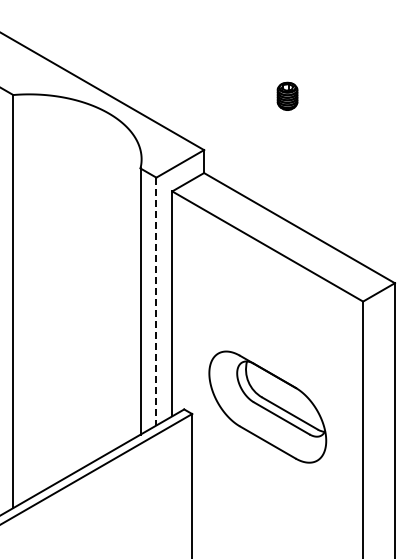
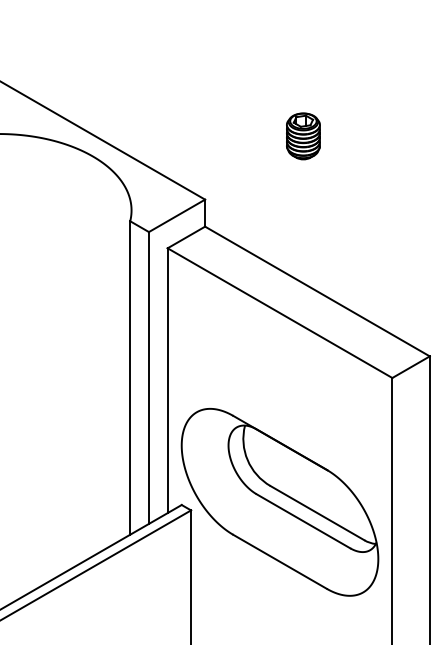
part: (287, 96) -> (303, 136), size x1.43
line: (156, 301) -> (149, 377), dashed -> solid
part: (267, 406) -> (279, 501), size x1.43

